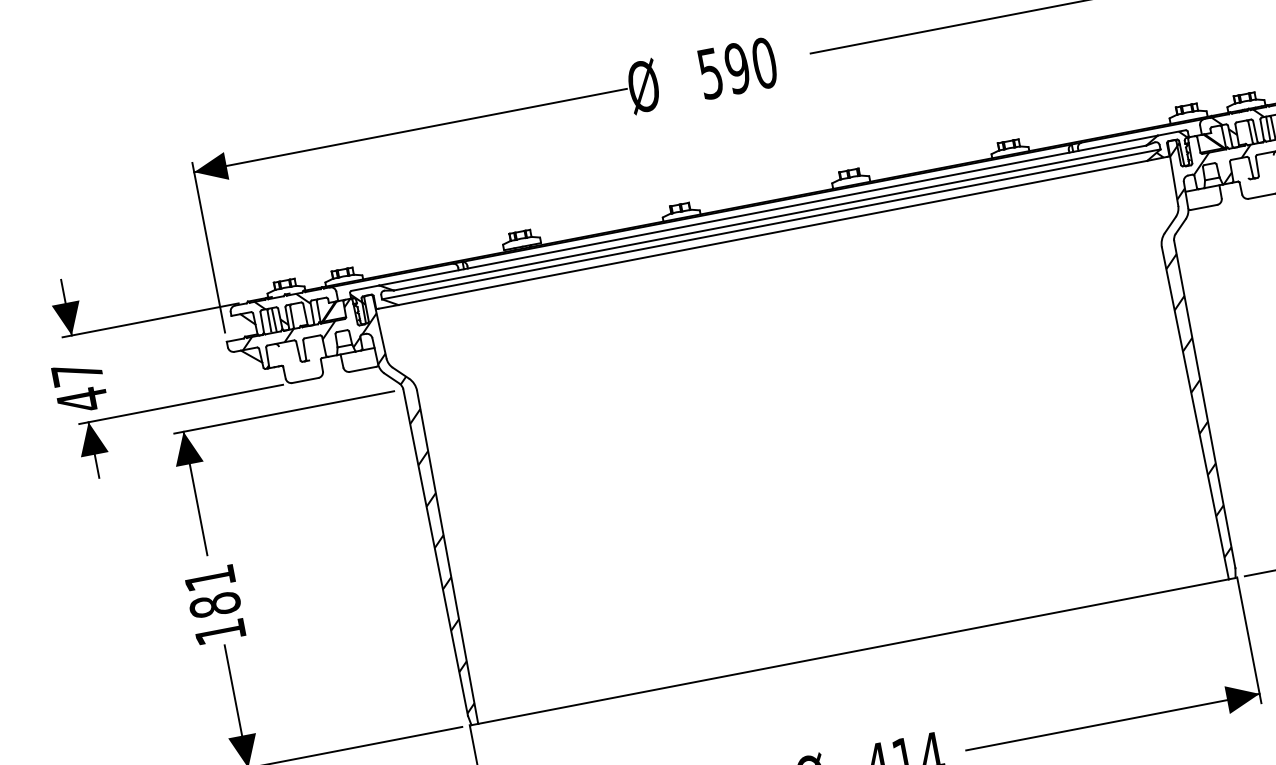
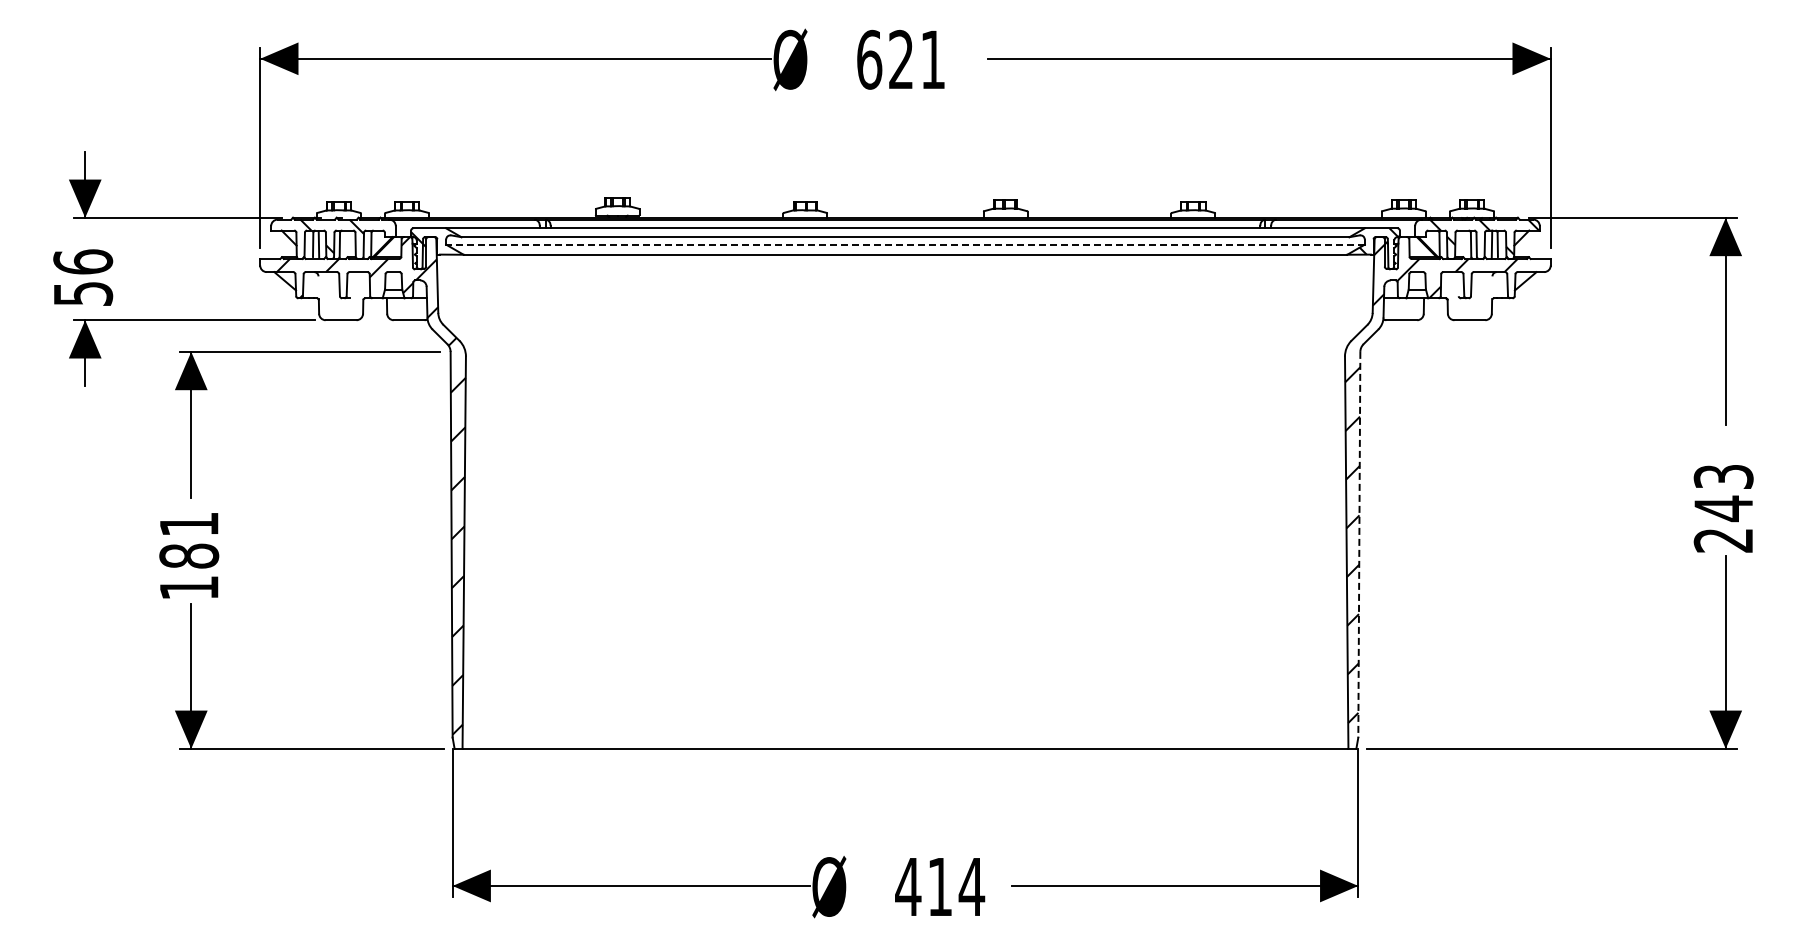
text: (737, 68) -> (901, 59), 590 -> 621
line: (770, 224) -> (904, 244), solid -> dashed
text: (80, 387) -> (83, 278), 47 -> 56
line: (1204, 404) -> (1359, 544), solid -> dashed

